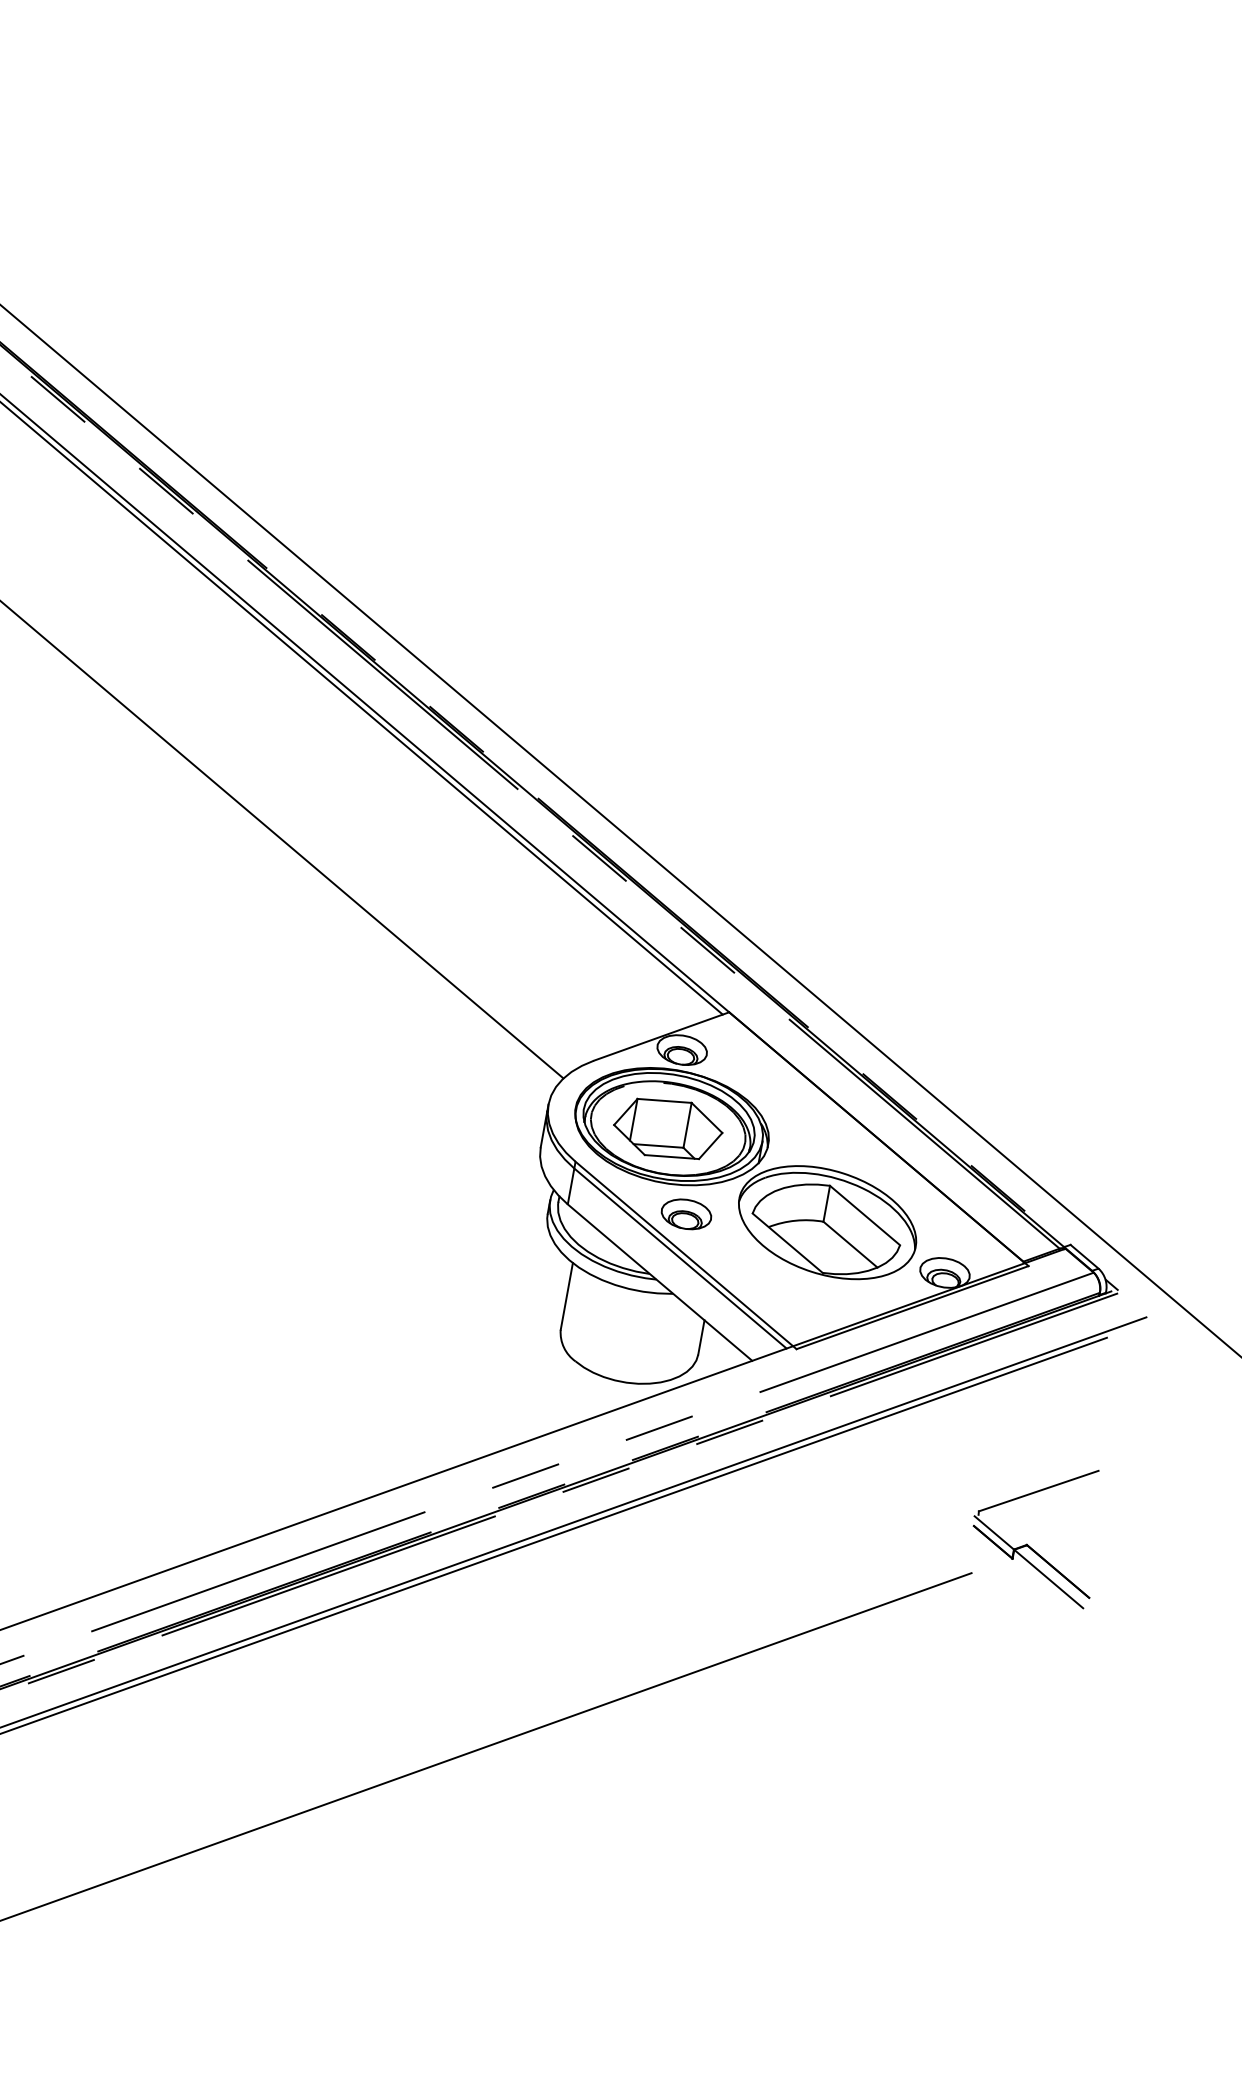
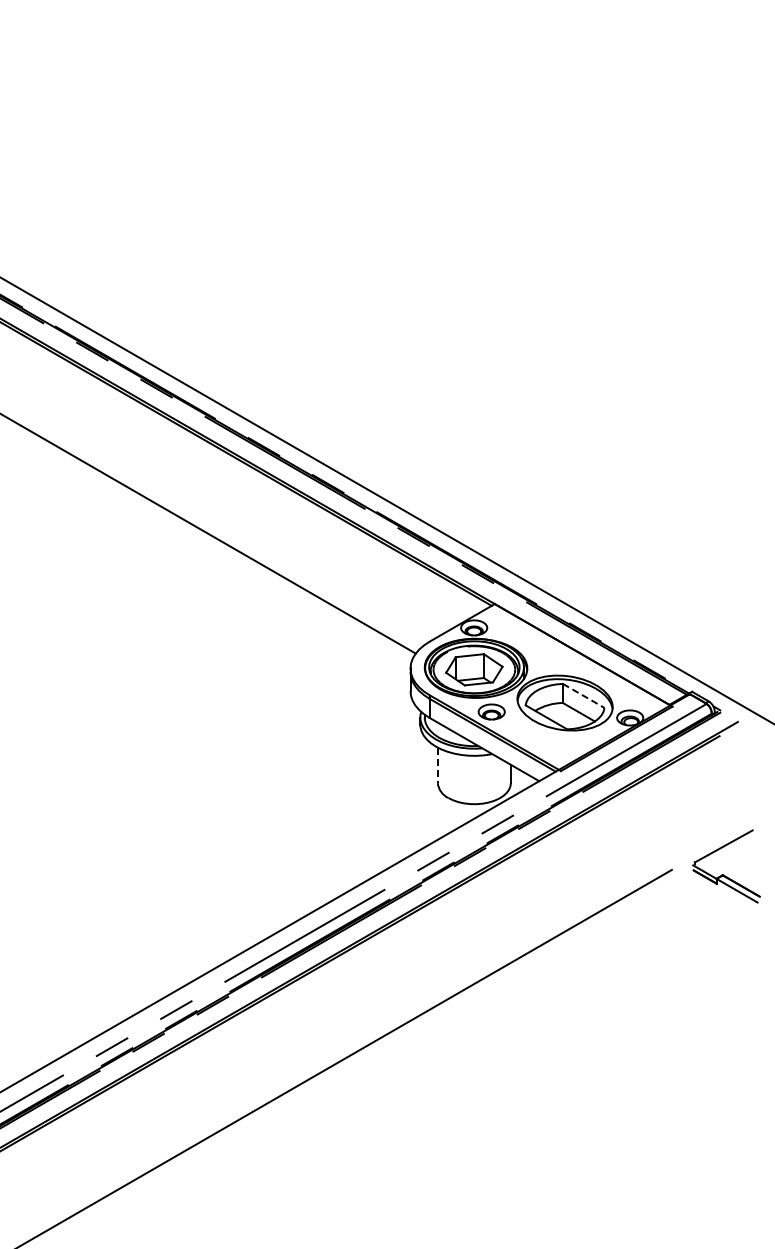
line: (866, 1216) -> (584, 696), solid -> dashed
line: (566, 1296) -> (437, 765), solid -> dashed
part: (1028, 1543) -> (723, 874), moved

